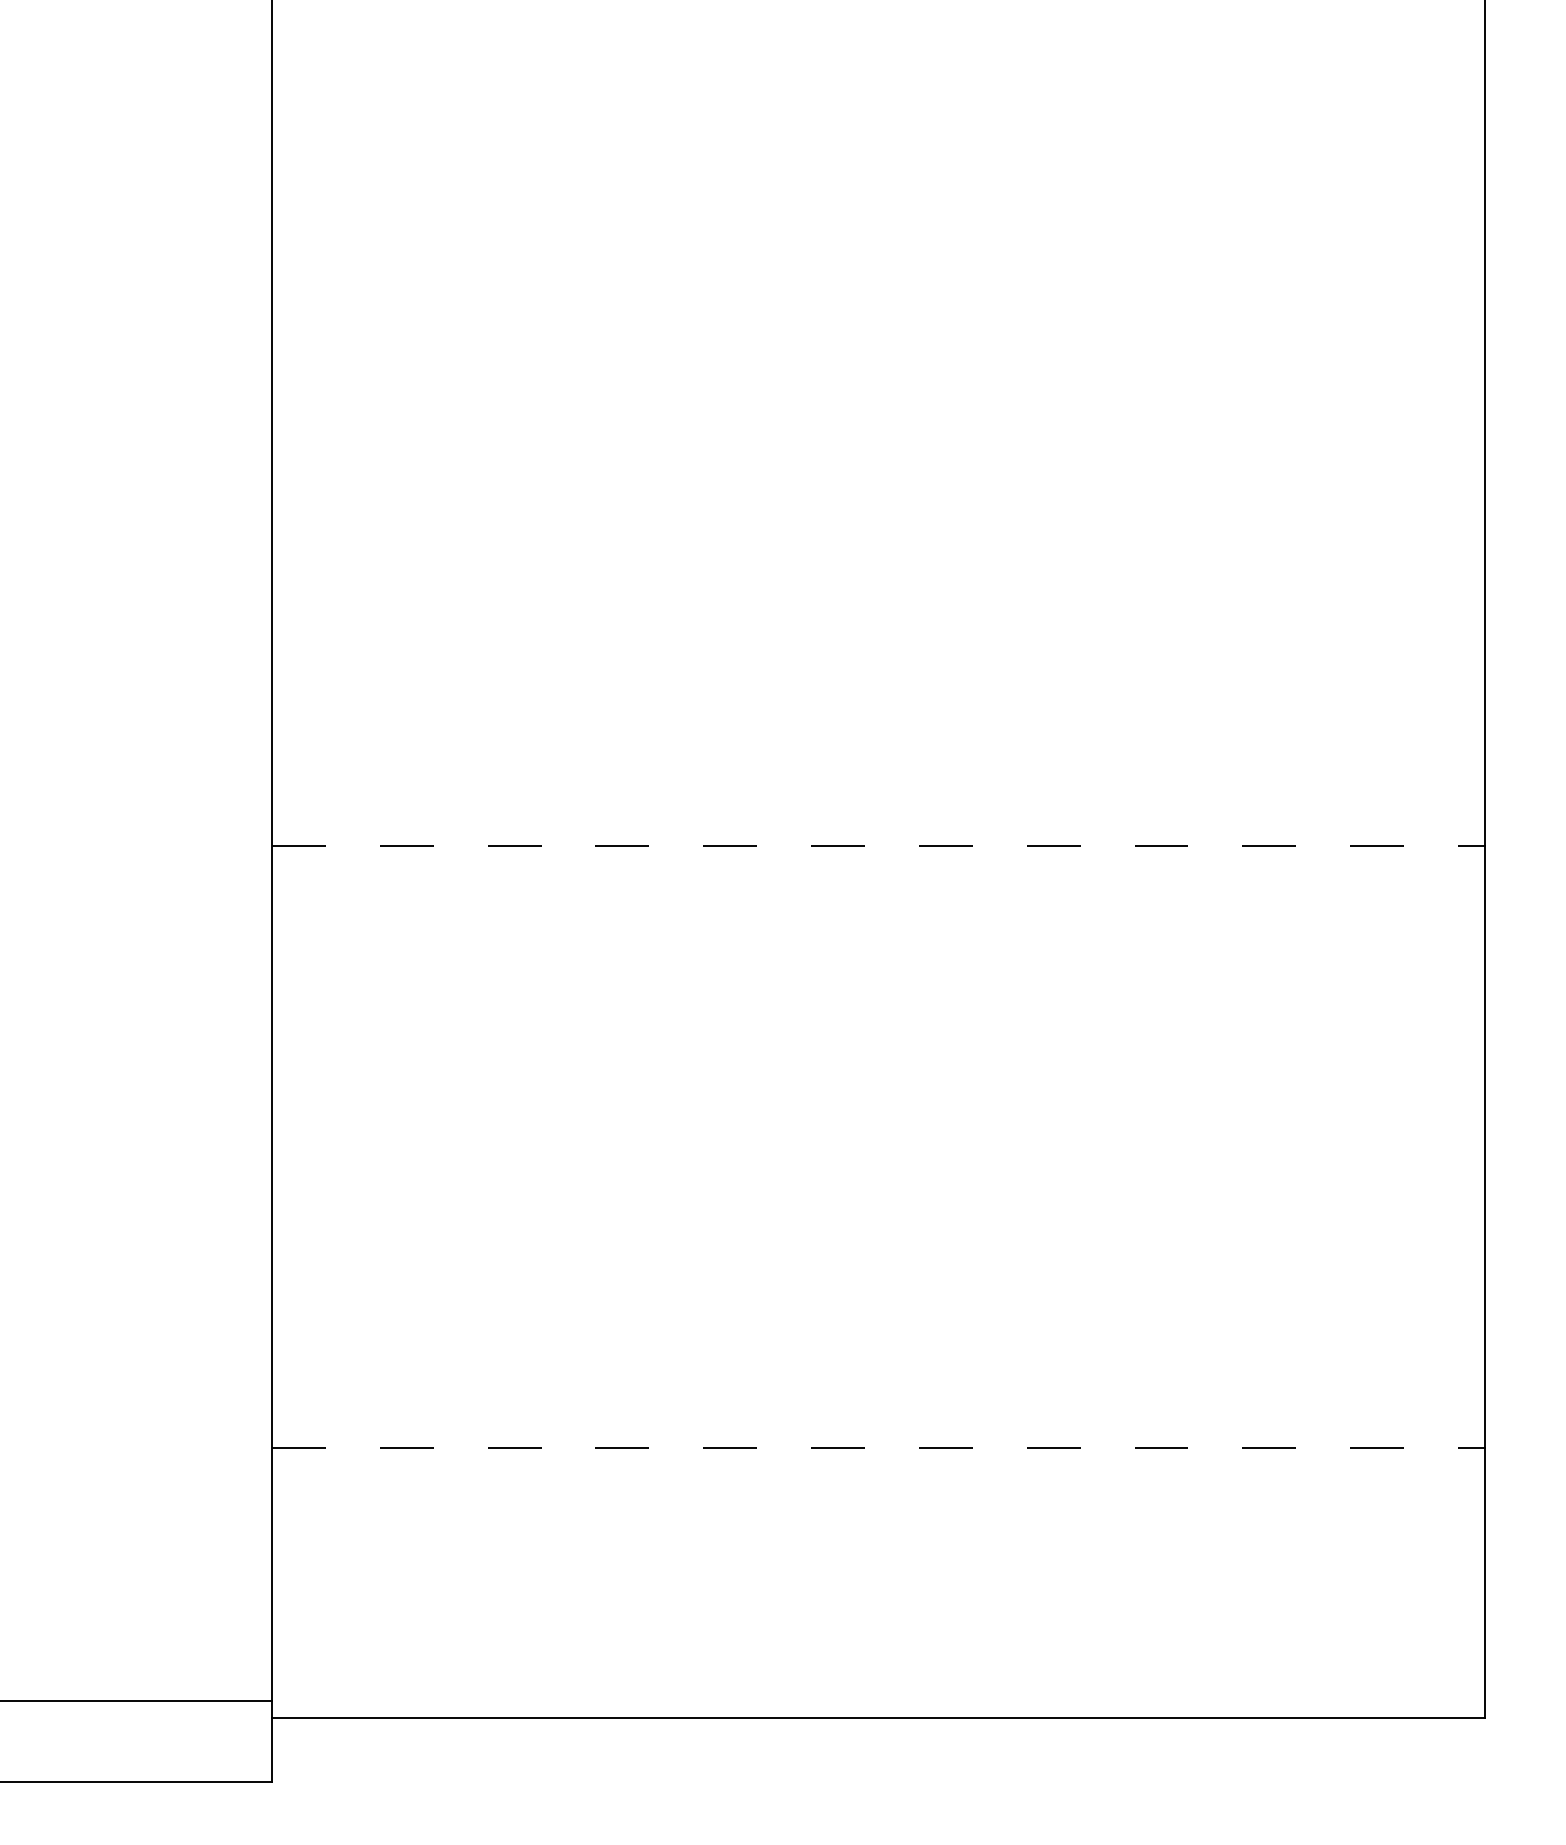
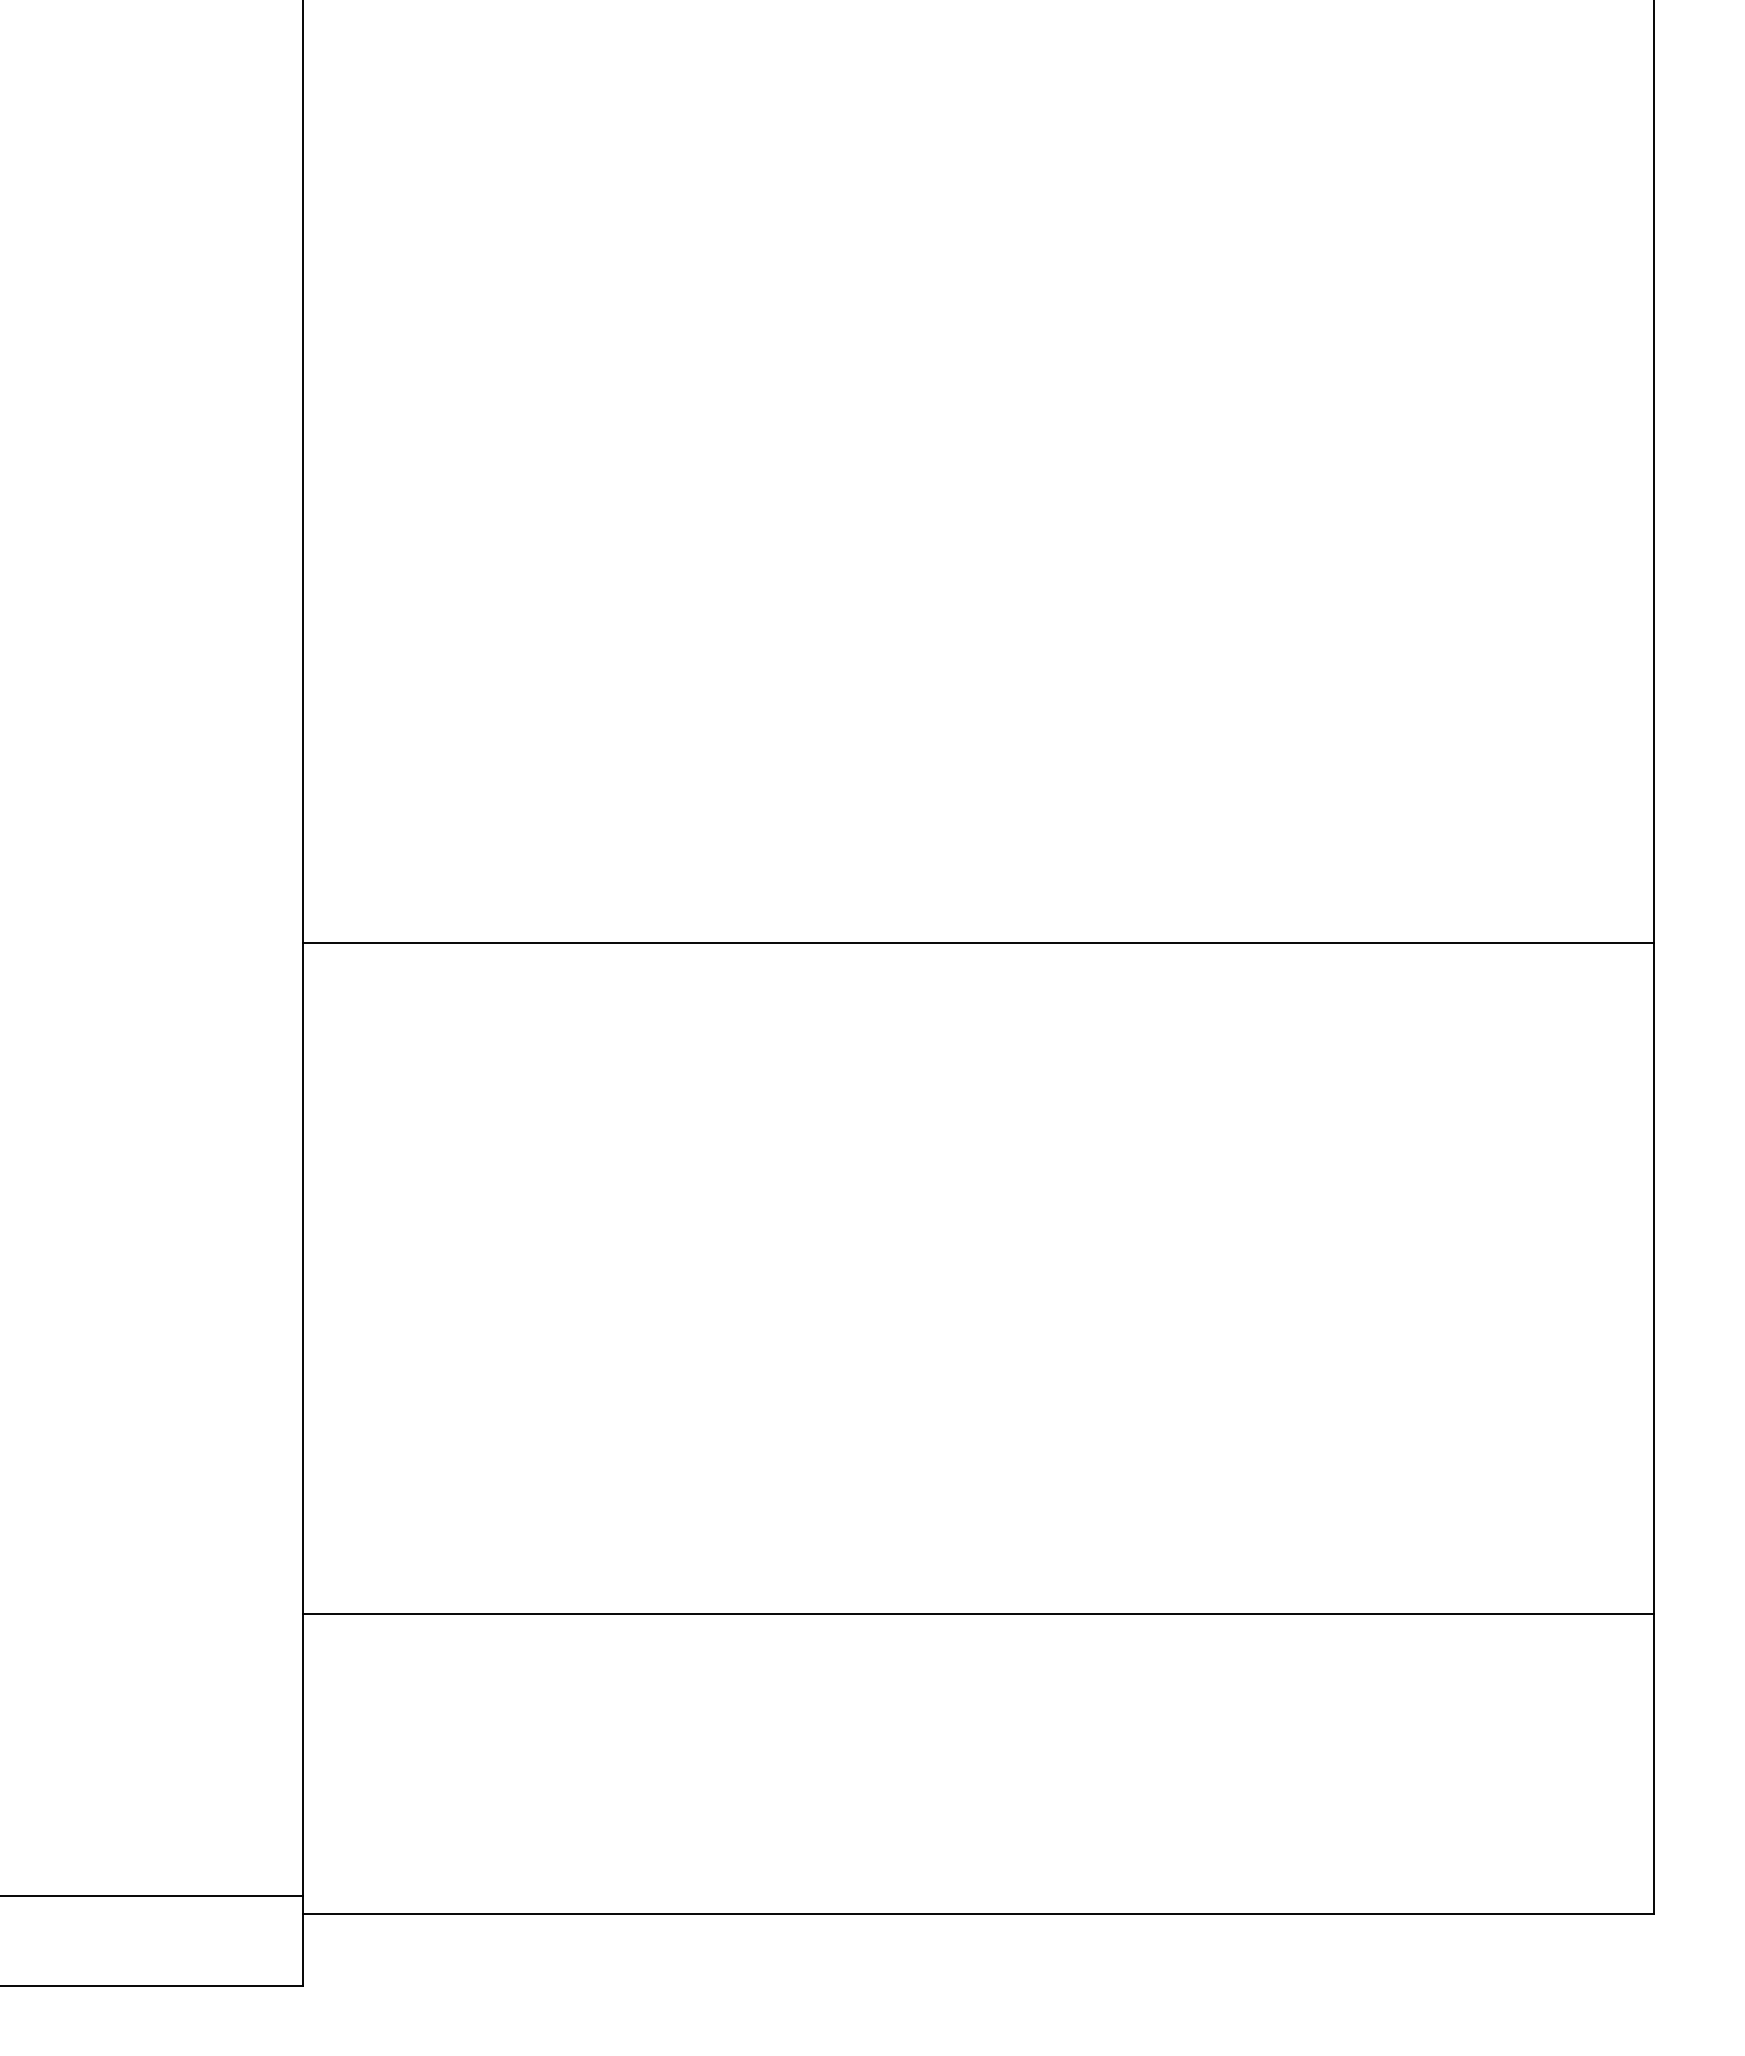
line: (878, 845) -> (978, 942), dashed -> solid
line: (878, 1448) -> (978, 1613), dashed -> solid

